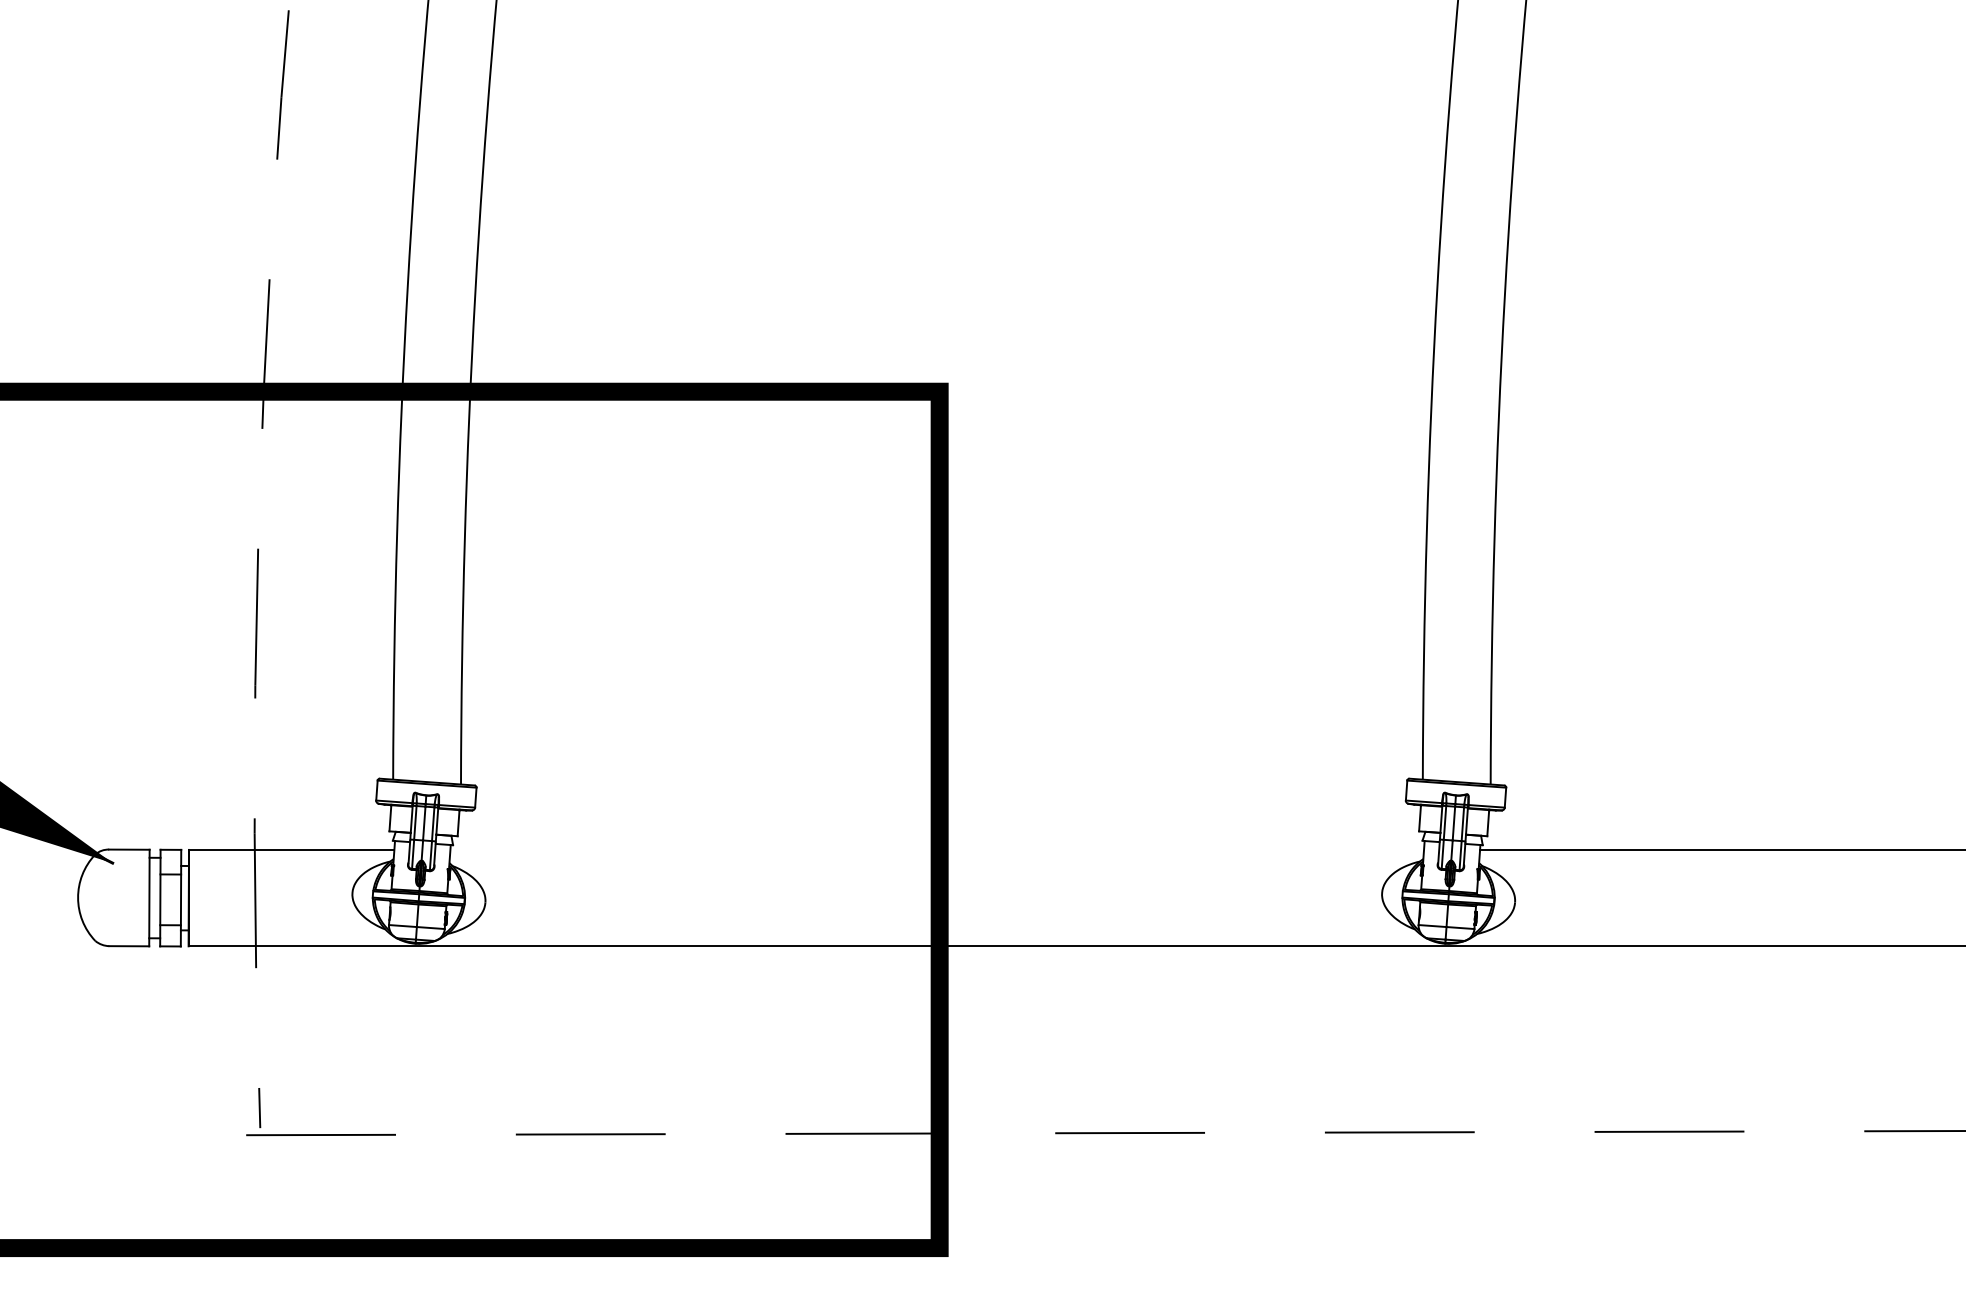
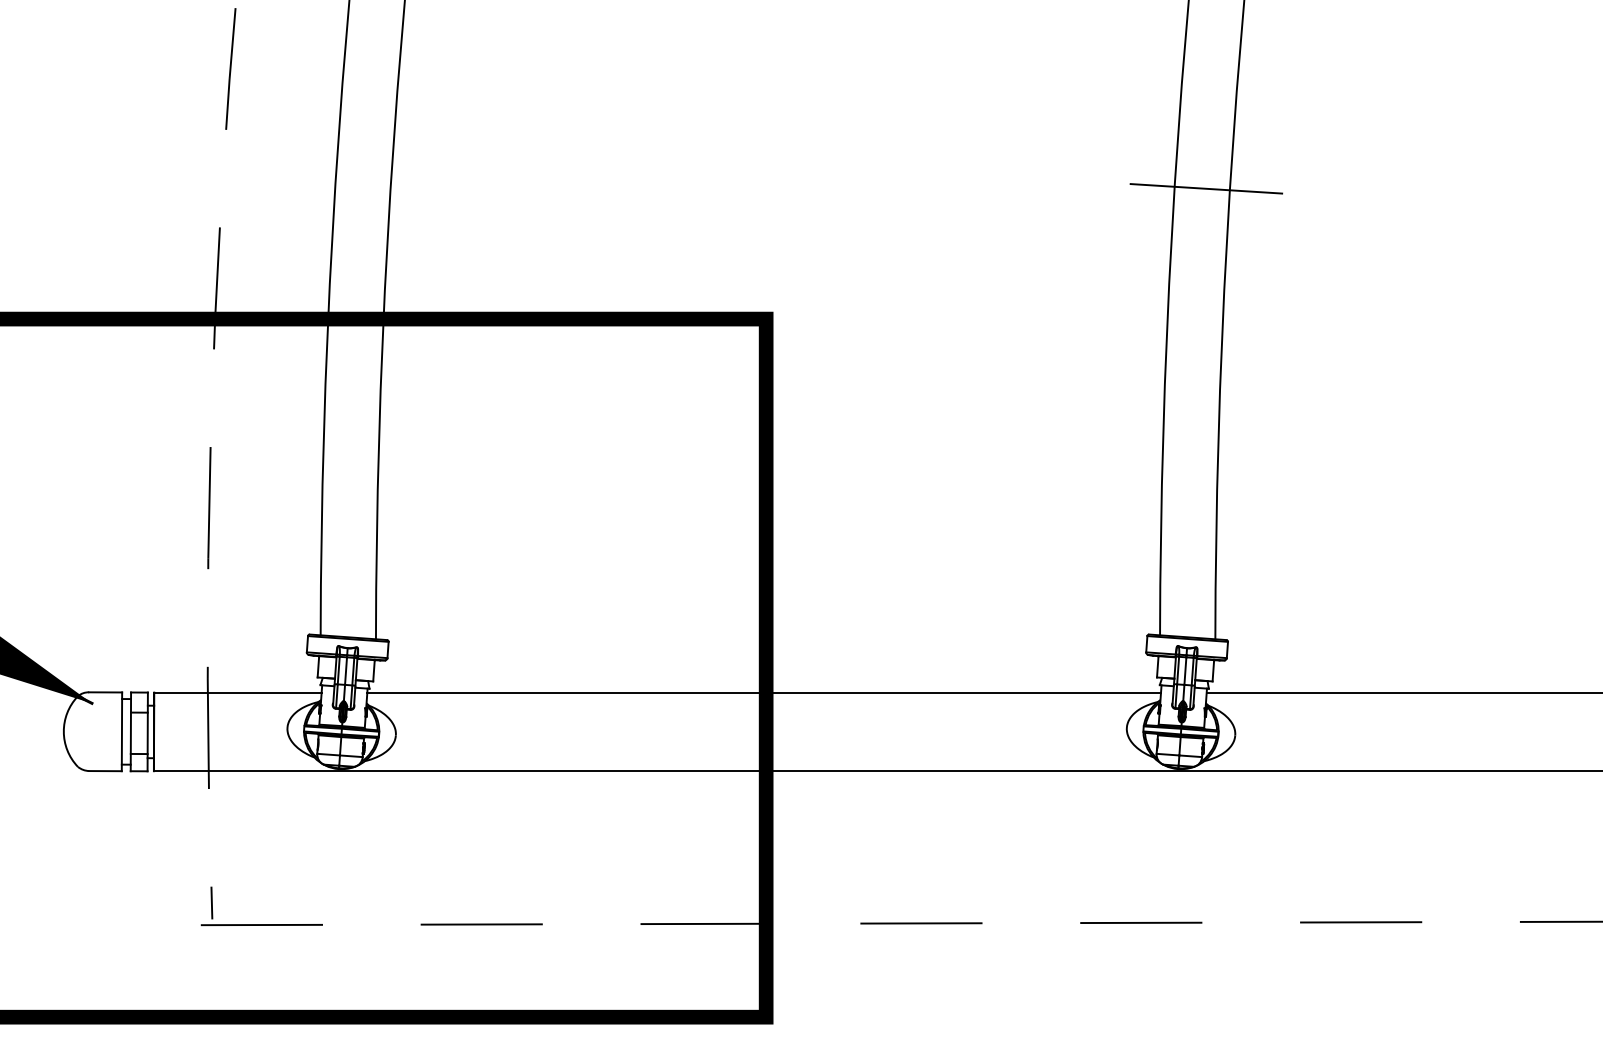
line: (1479, 231) -> (1206, 188), added
line: (937, 849) -> (764, 692), added

